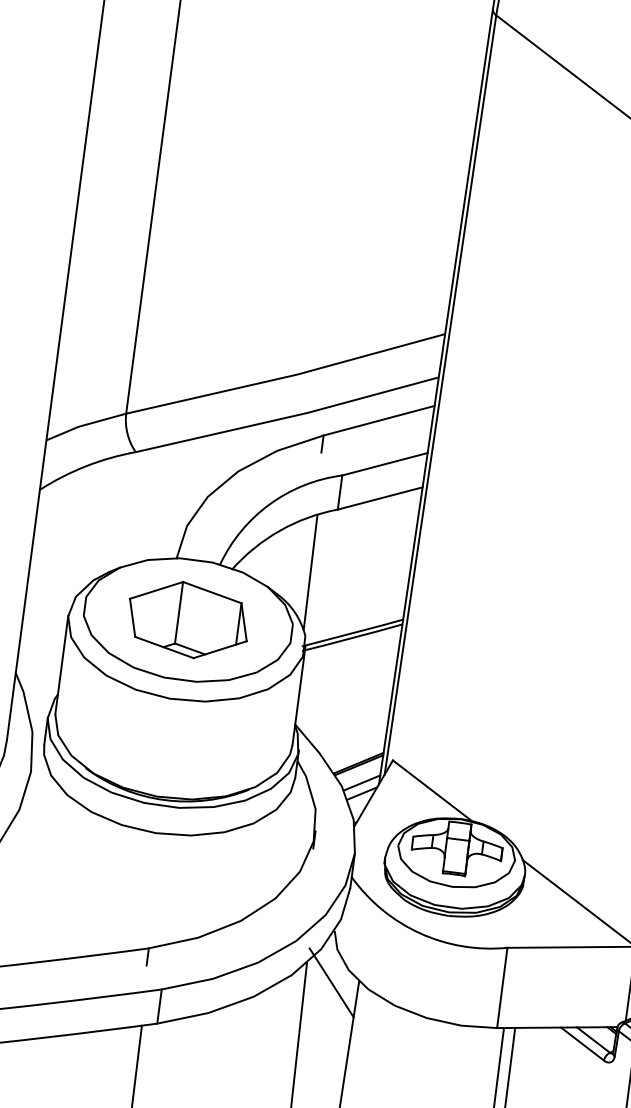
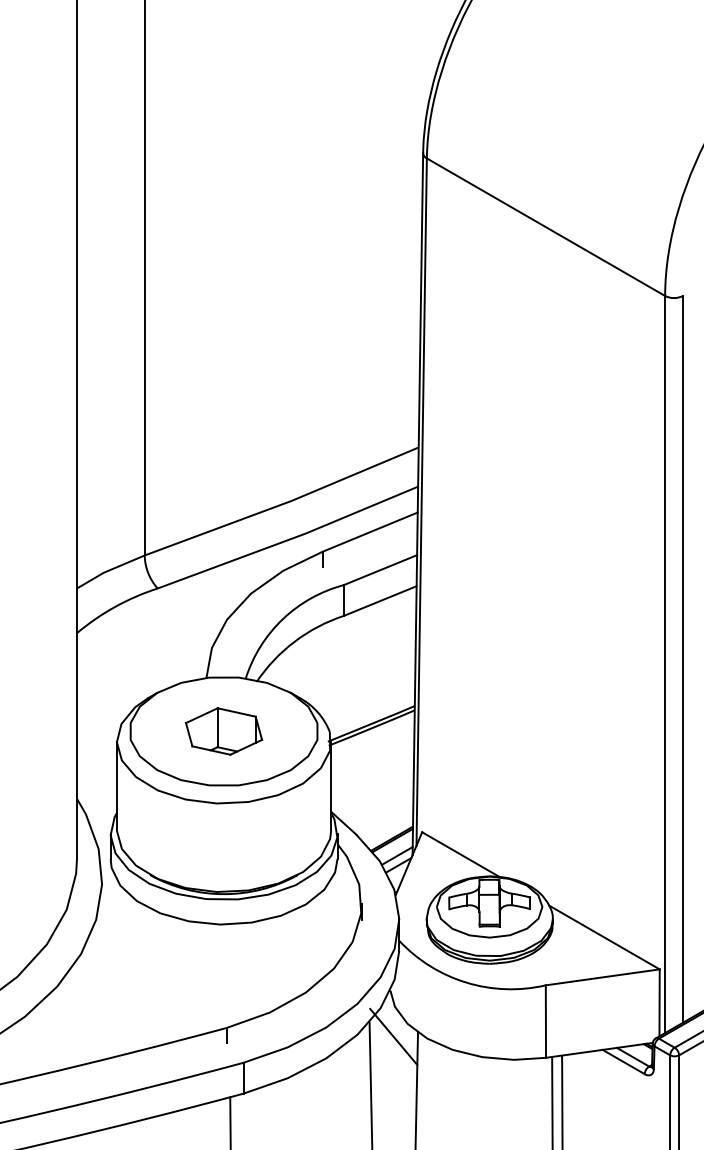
line: (310, 571) -> (326, 674), removed
part: (187, 619) -> (223, 731), size x0.7

